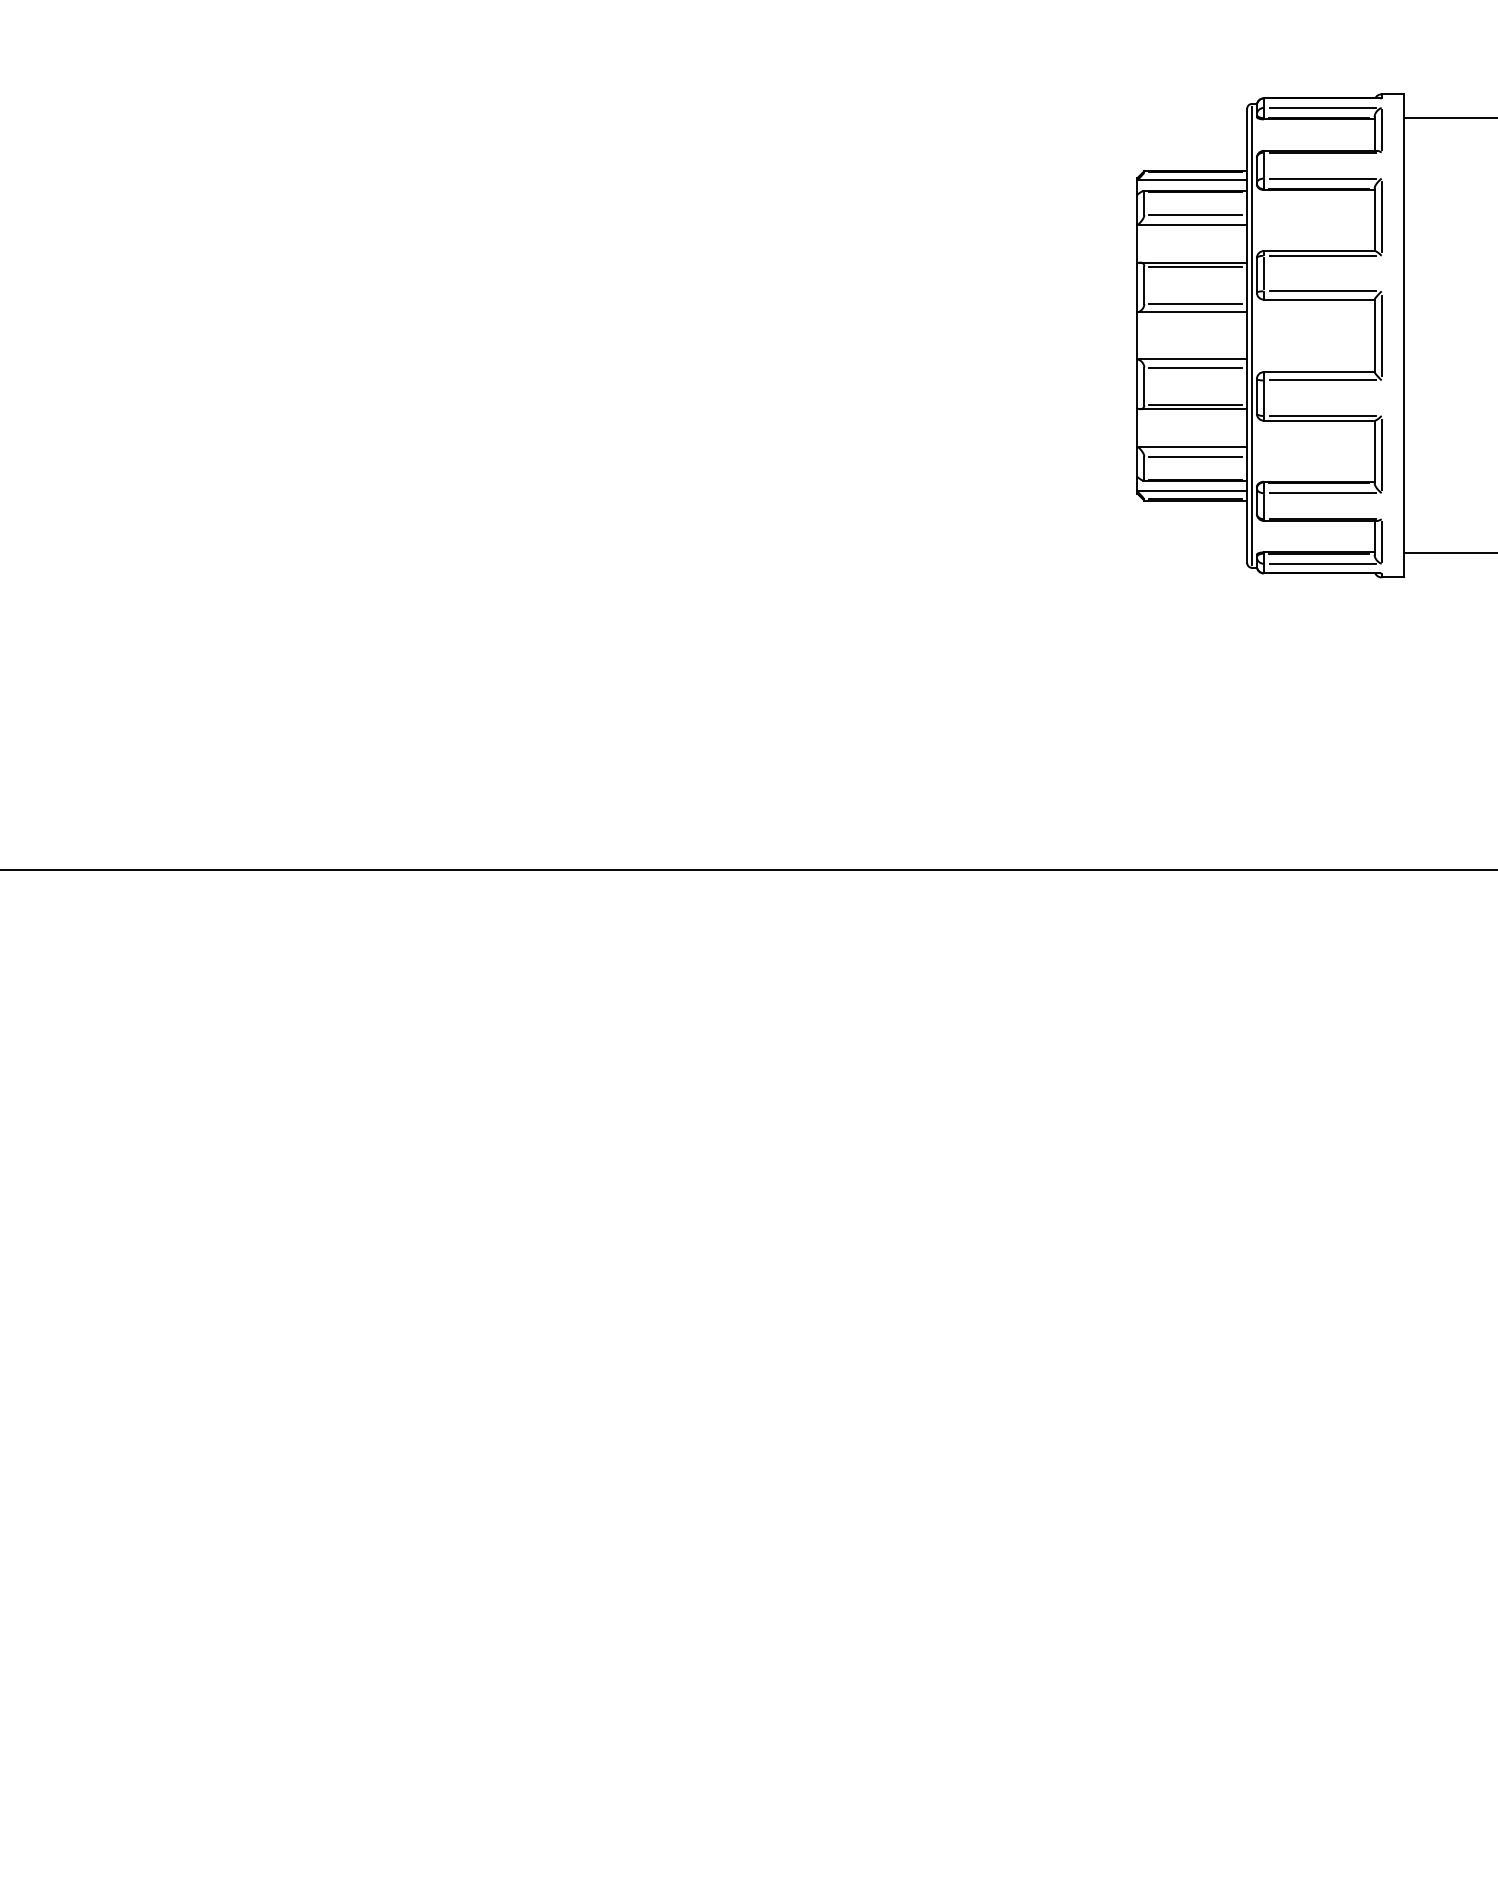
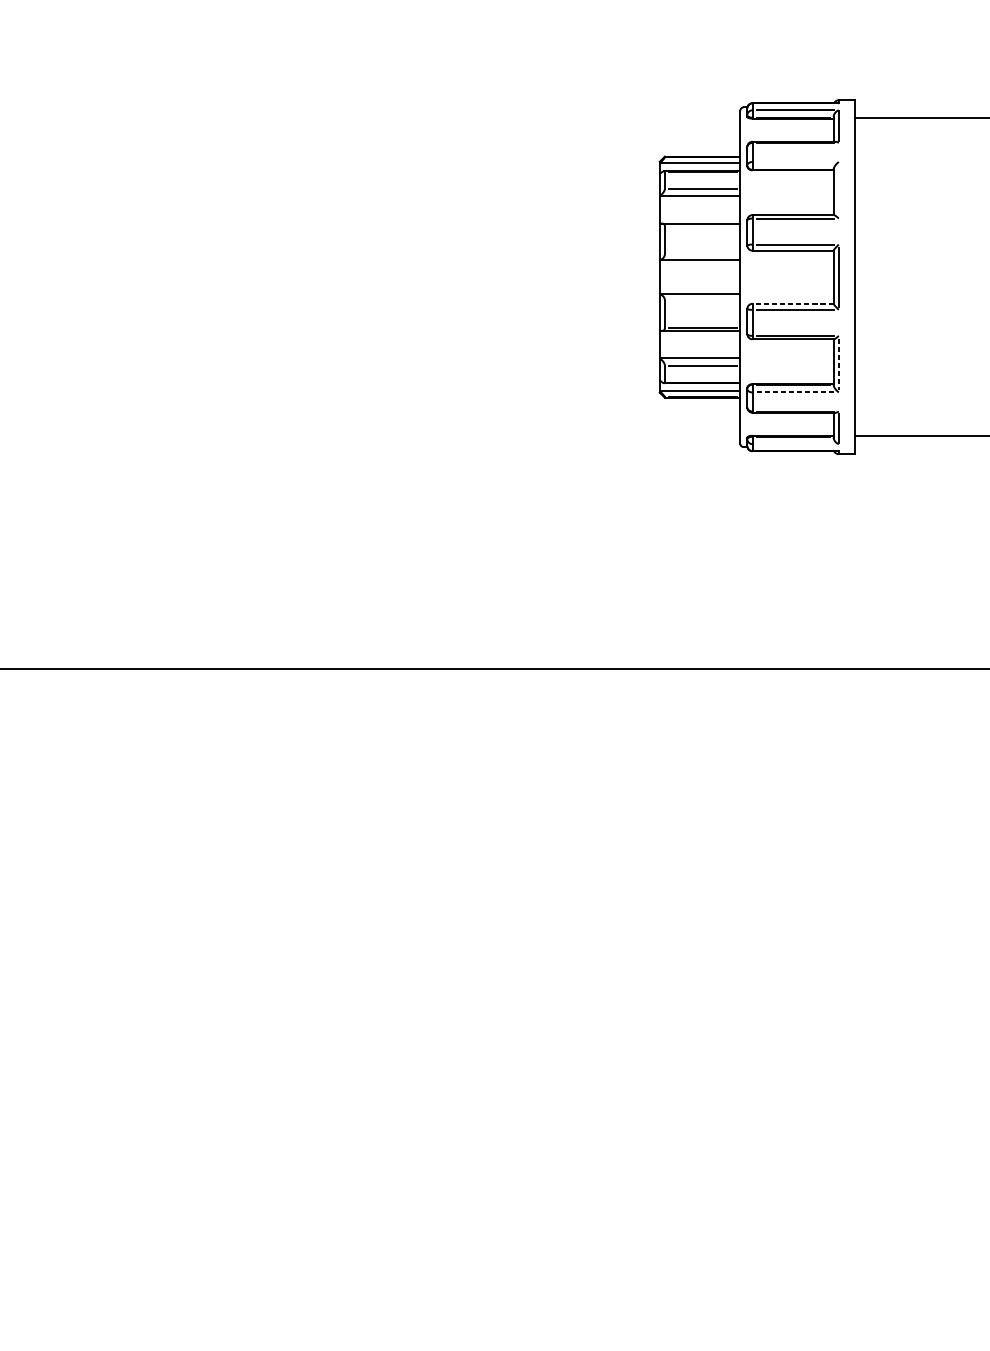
line: (1322, 178) -> (795, 161), removed
line: (1381, 216) -> (838, 189), removed
line: (1195, 266) -> (702, 226), removed
line: (1195, 304) -> (702, 254), removed
line: (1251, 335) -> (743, 276), removed
line: (1195, 367) -> (702, 300), removed
line: (1318, 372) -> (792, 304), solid -> dashed
line: (1381, 454) -> (838, 364), solid -> dashed
line: (1322, 493) -> (795, 392), solid -> dashed
line: (1322, 563) -> (795, 443), removed

